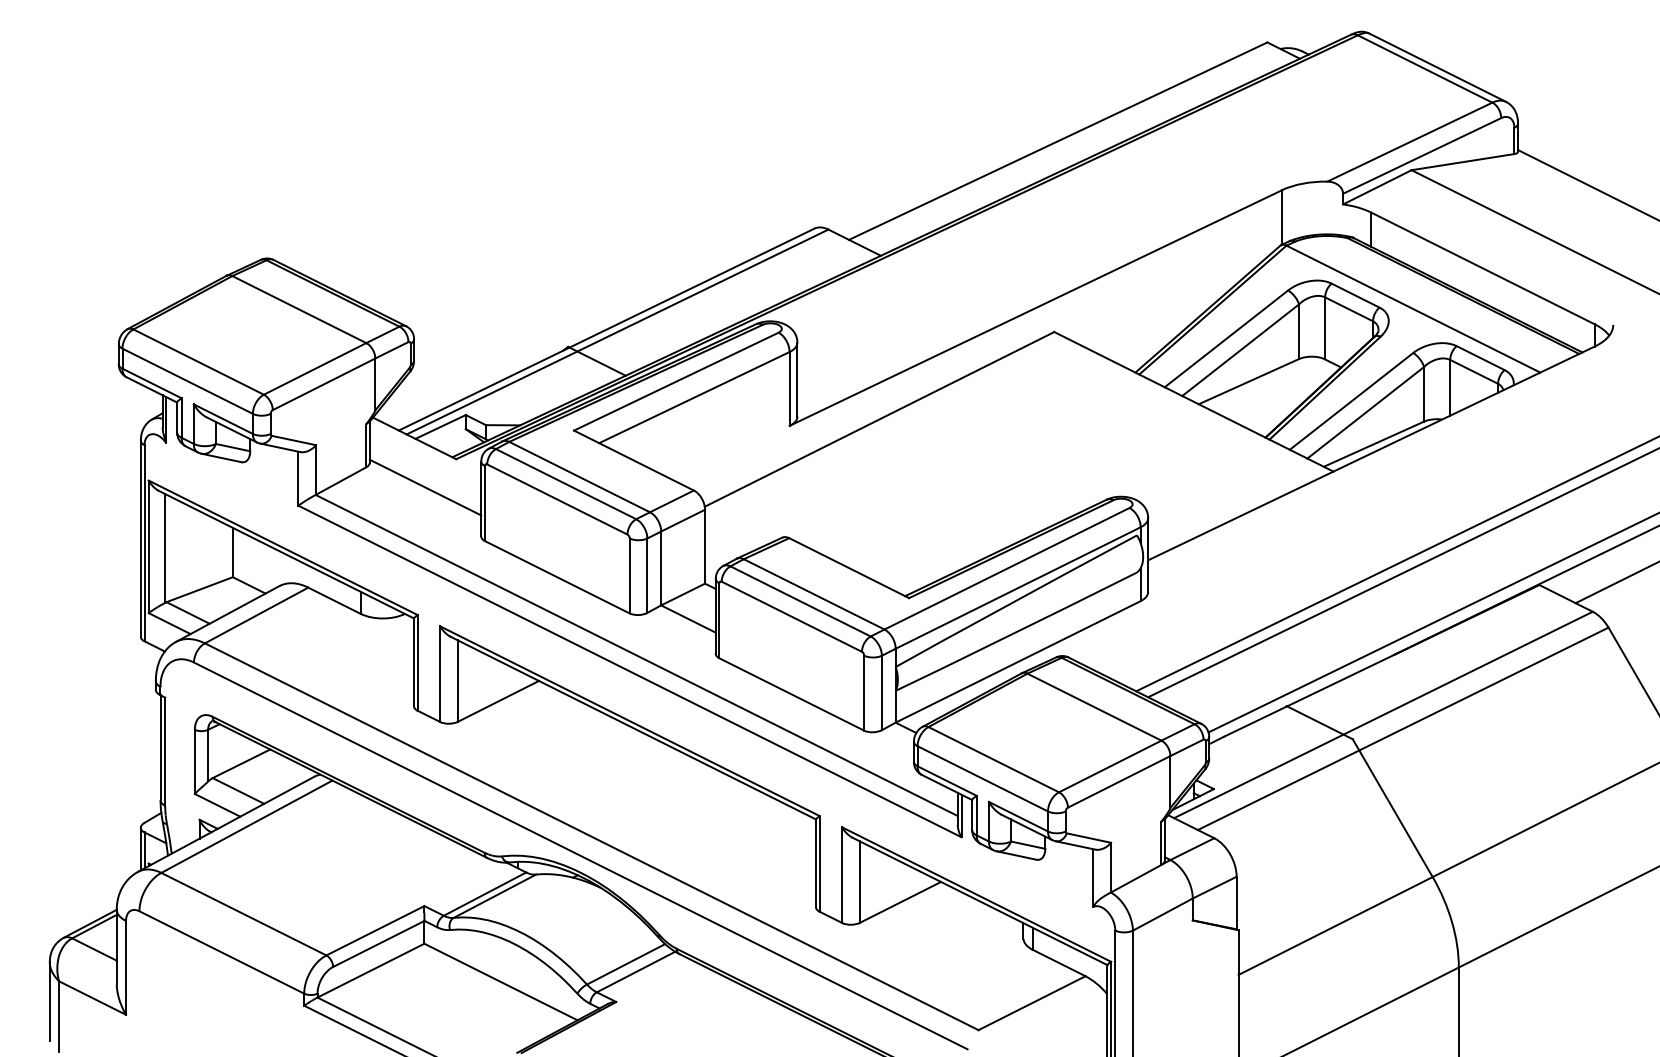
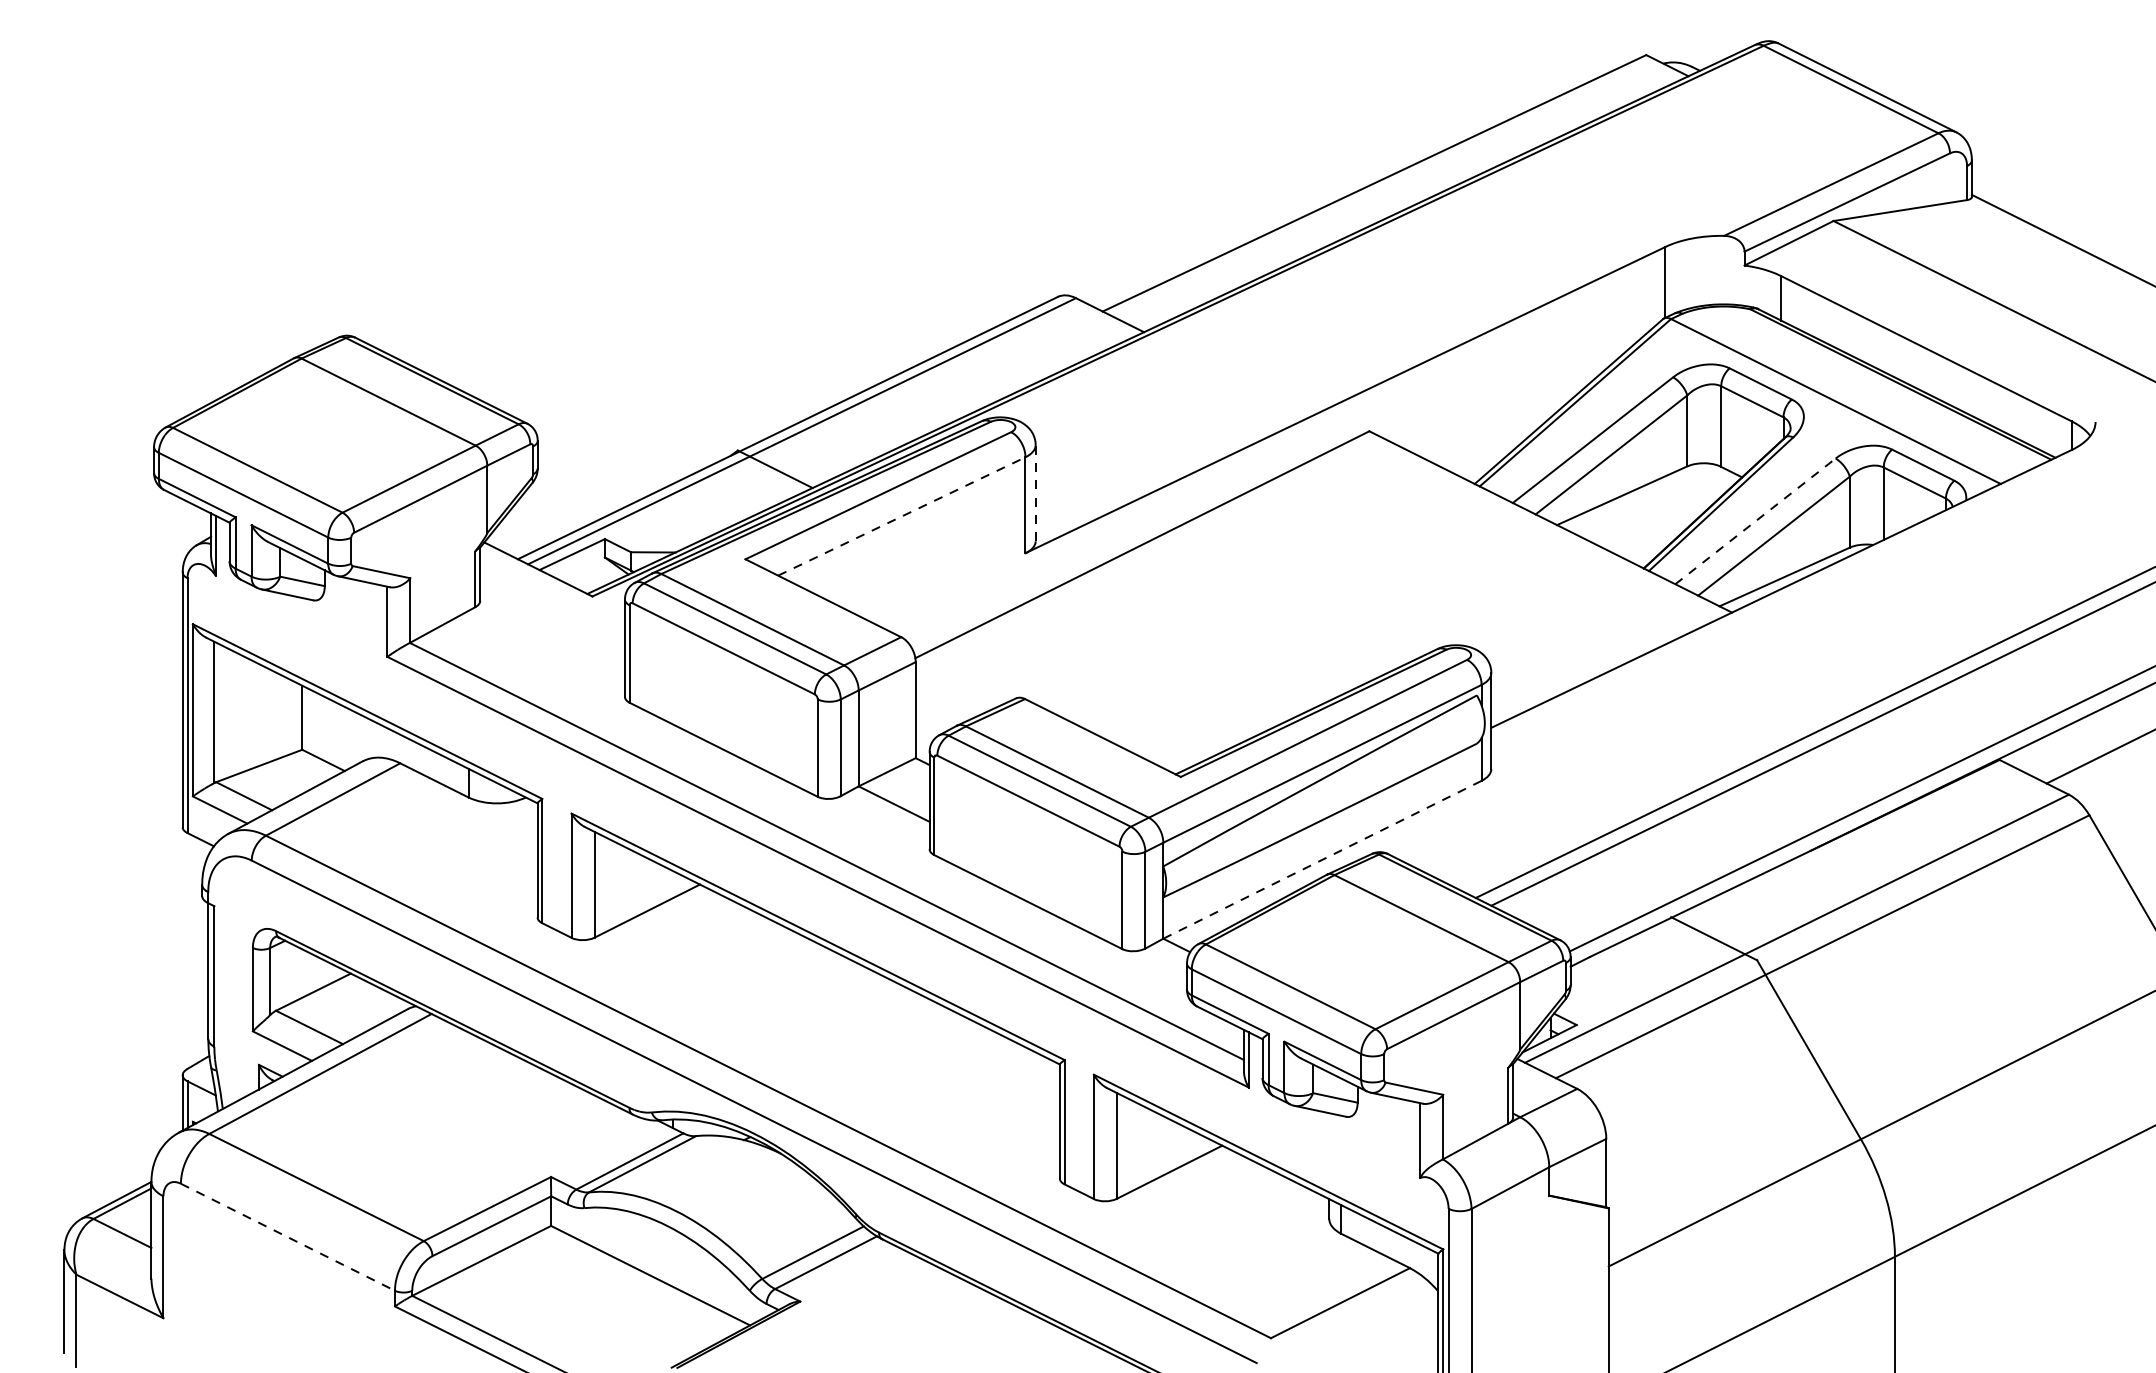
line: (797, 379) -> (1035, 492), solid -> dashed
line: (694, 397) -> (901, 516), solid -> dashed
line: (1351, 401) -> (1755, 521), solid -> dashed
line: (425, 487) -> (552, 633), removed
line: (1018, 661) -> (1322, 859), solid -> dashed
line: (222, 952) -> (288, 1237), solid -> dashed

